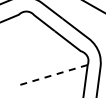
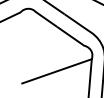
line: (52, 75) -> (57, 71), dashed -> solid

